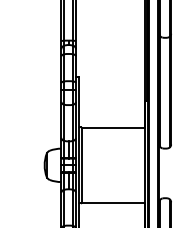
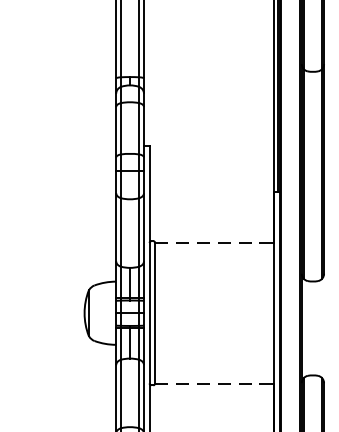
line: (113, 128) -> (214, 243), solid -> dashed
line: (113, 202) -> (214, 383), solid -> dashed

